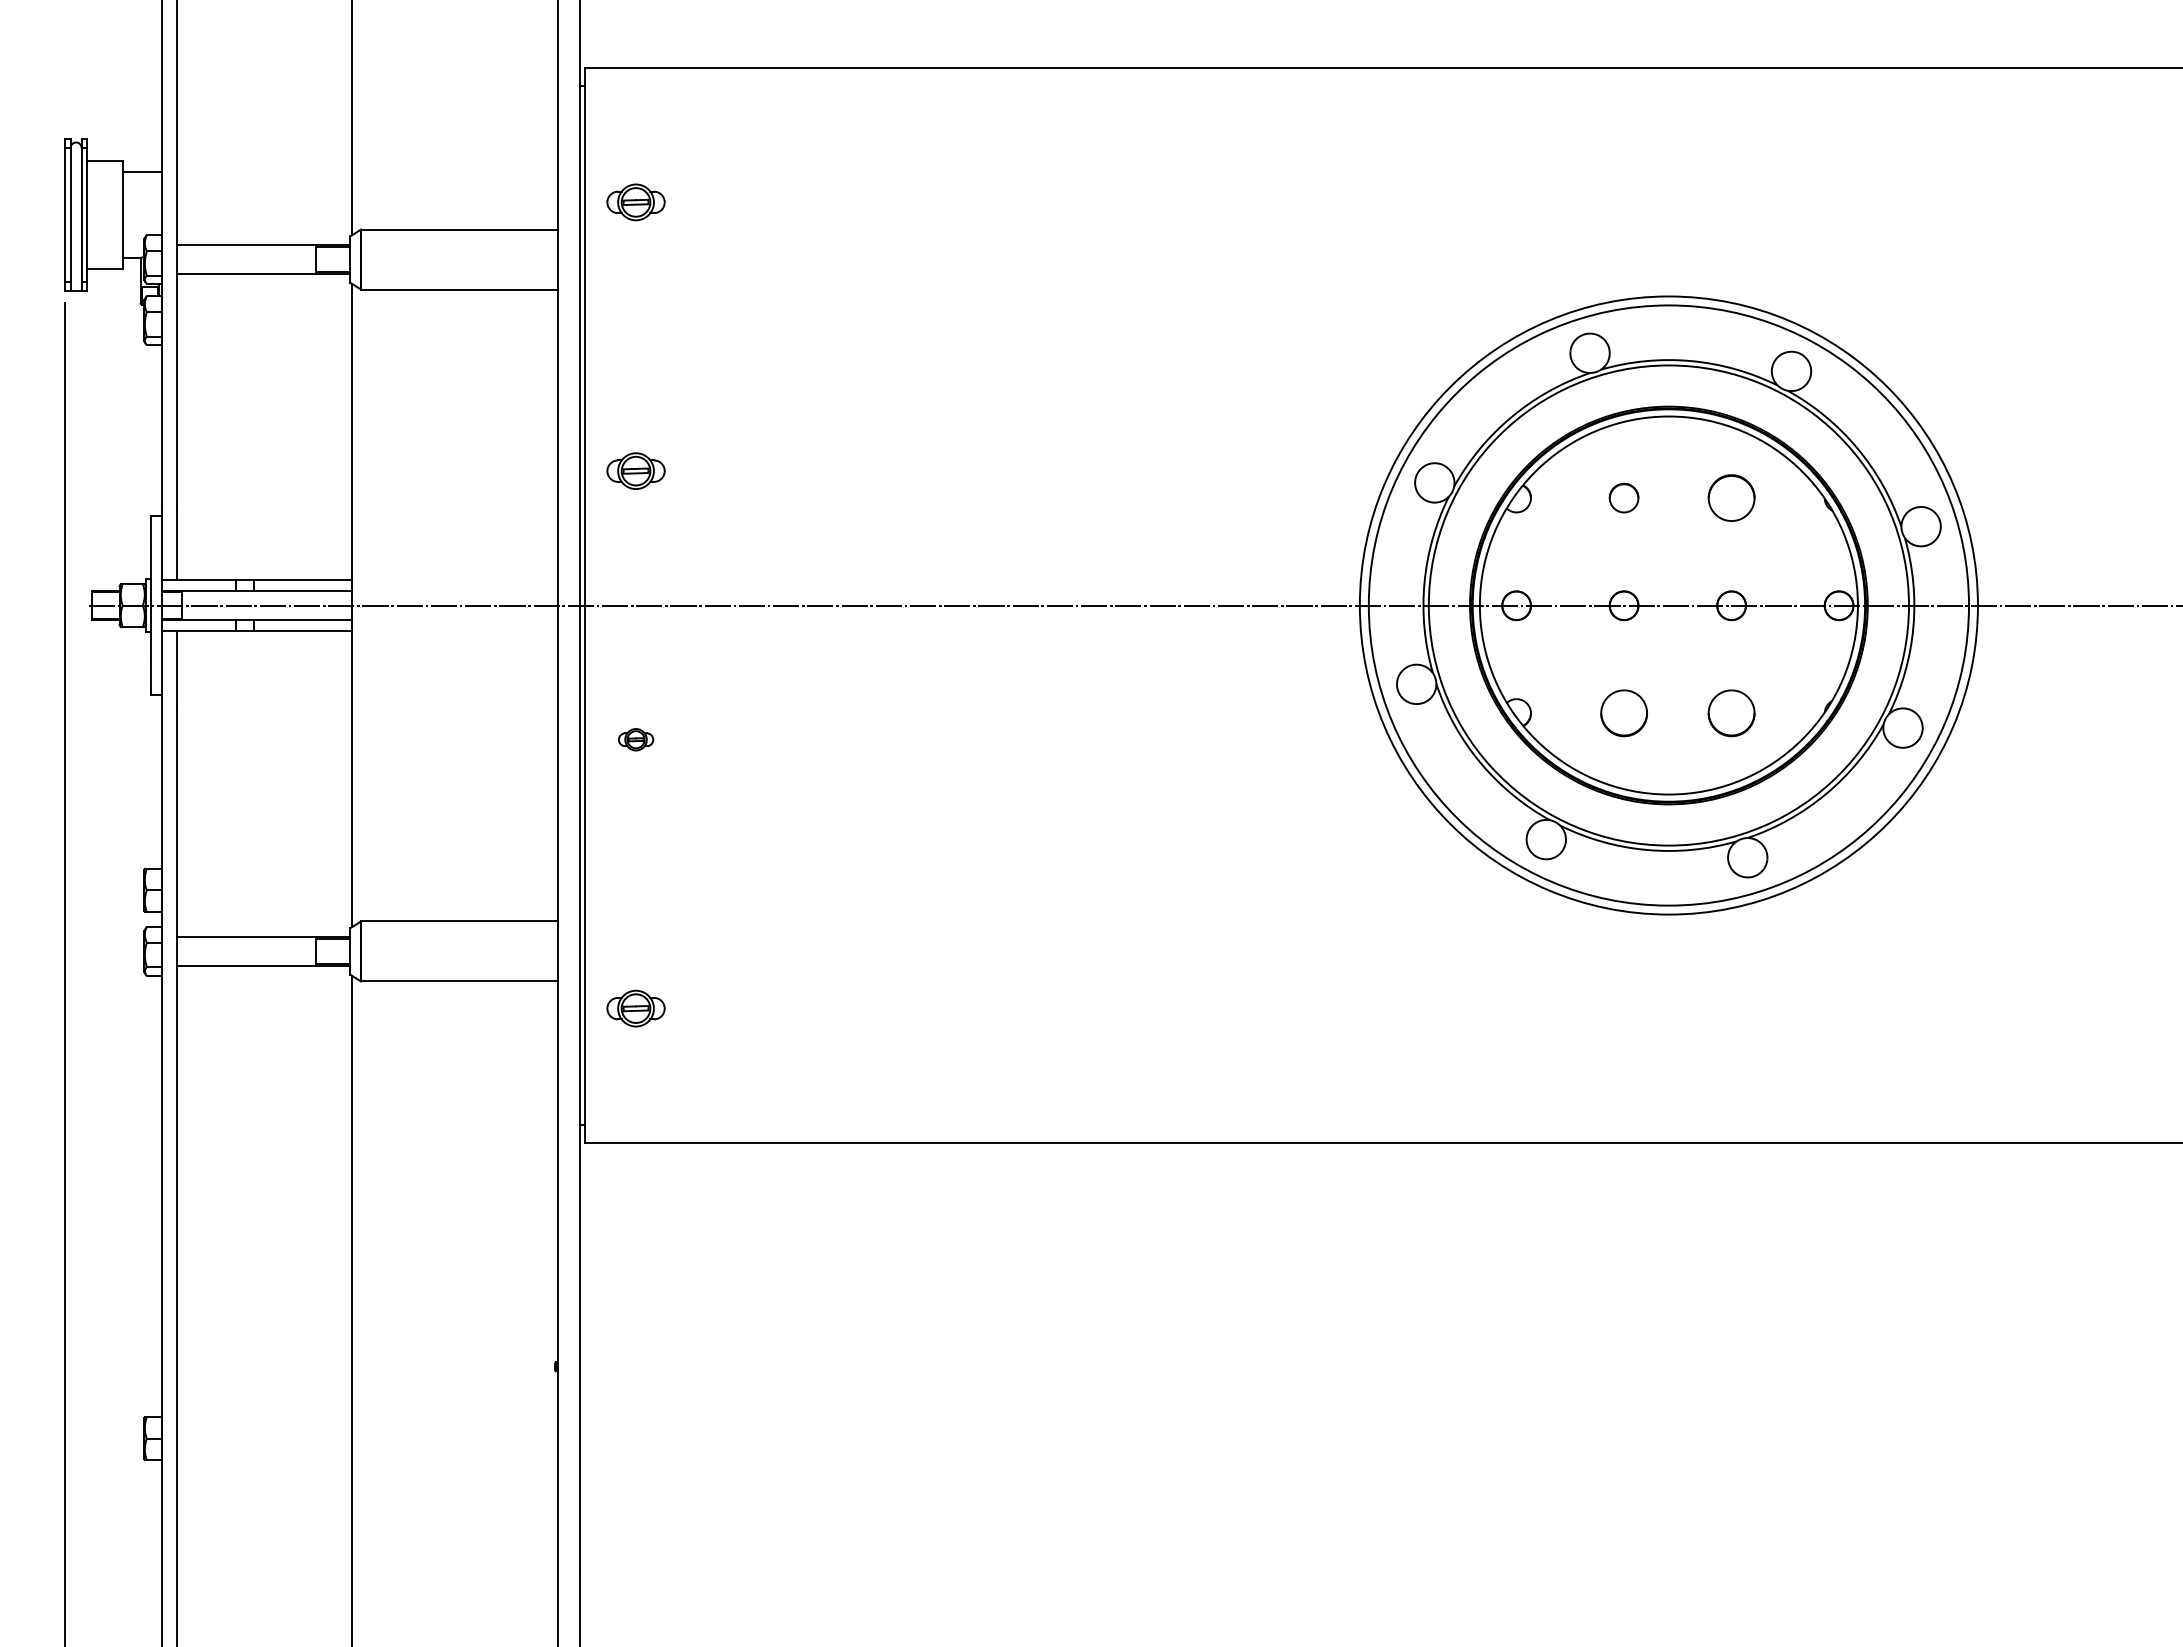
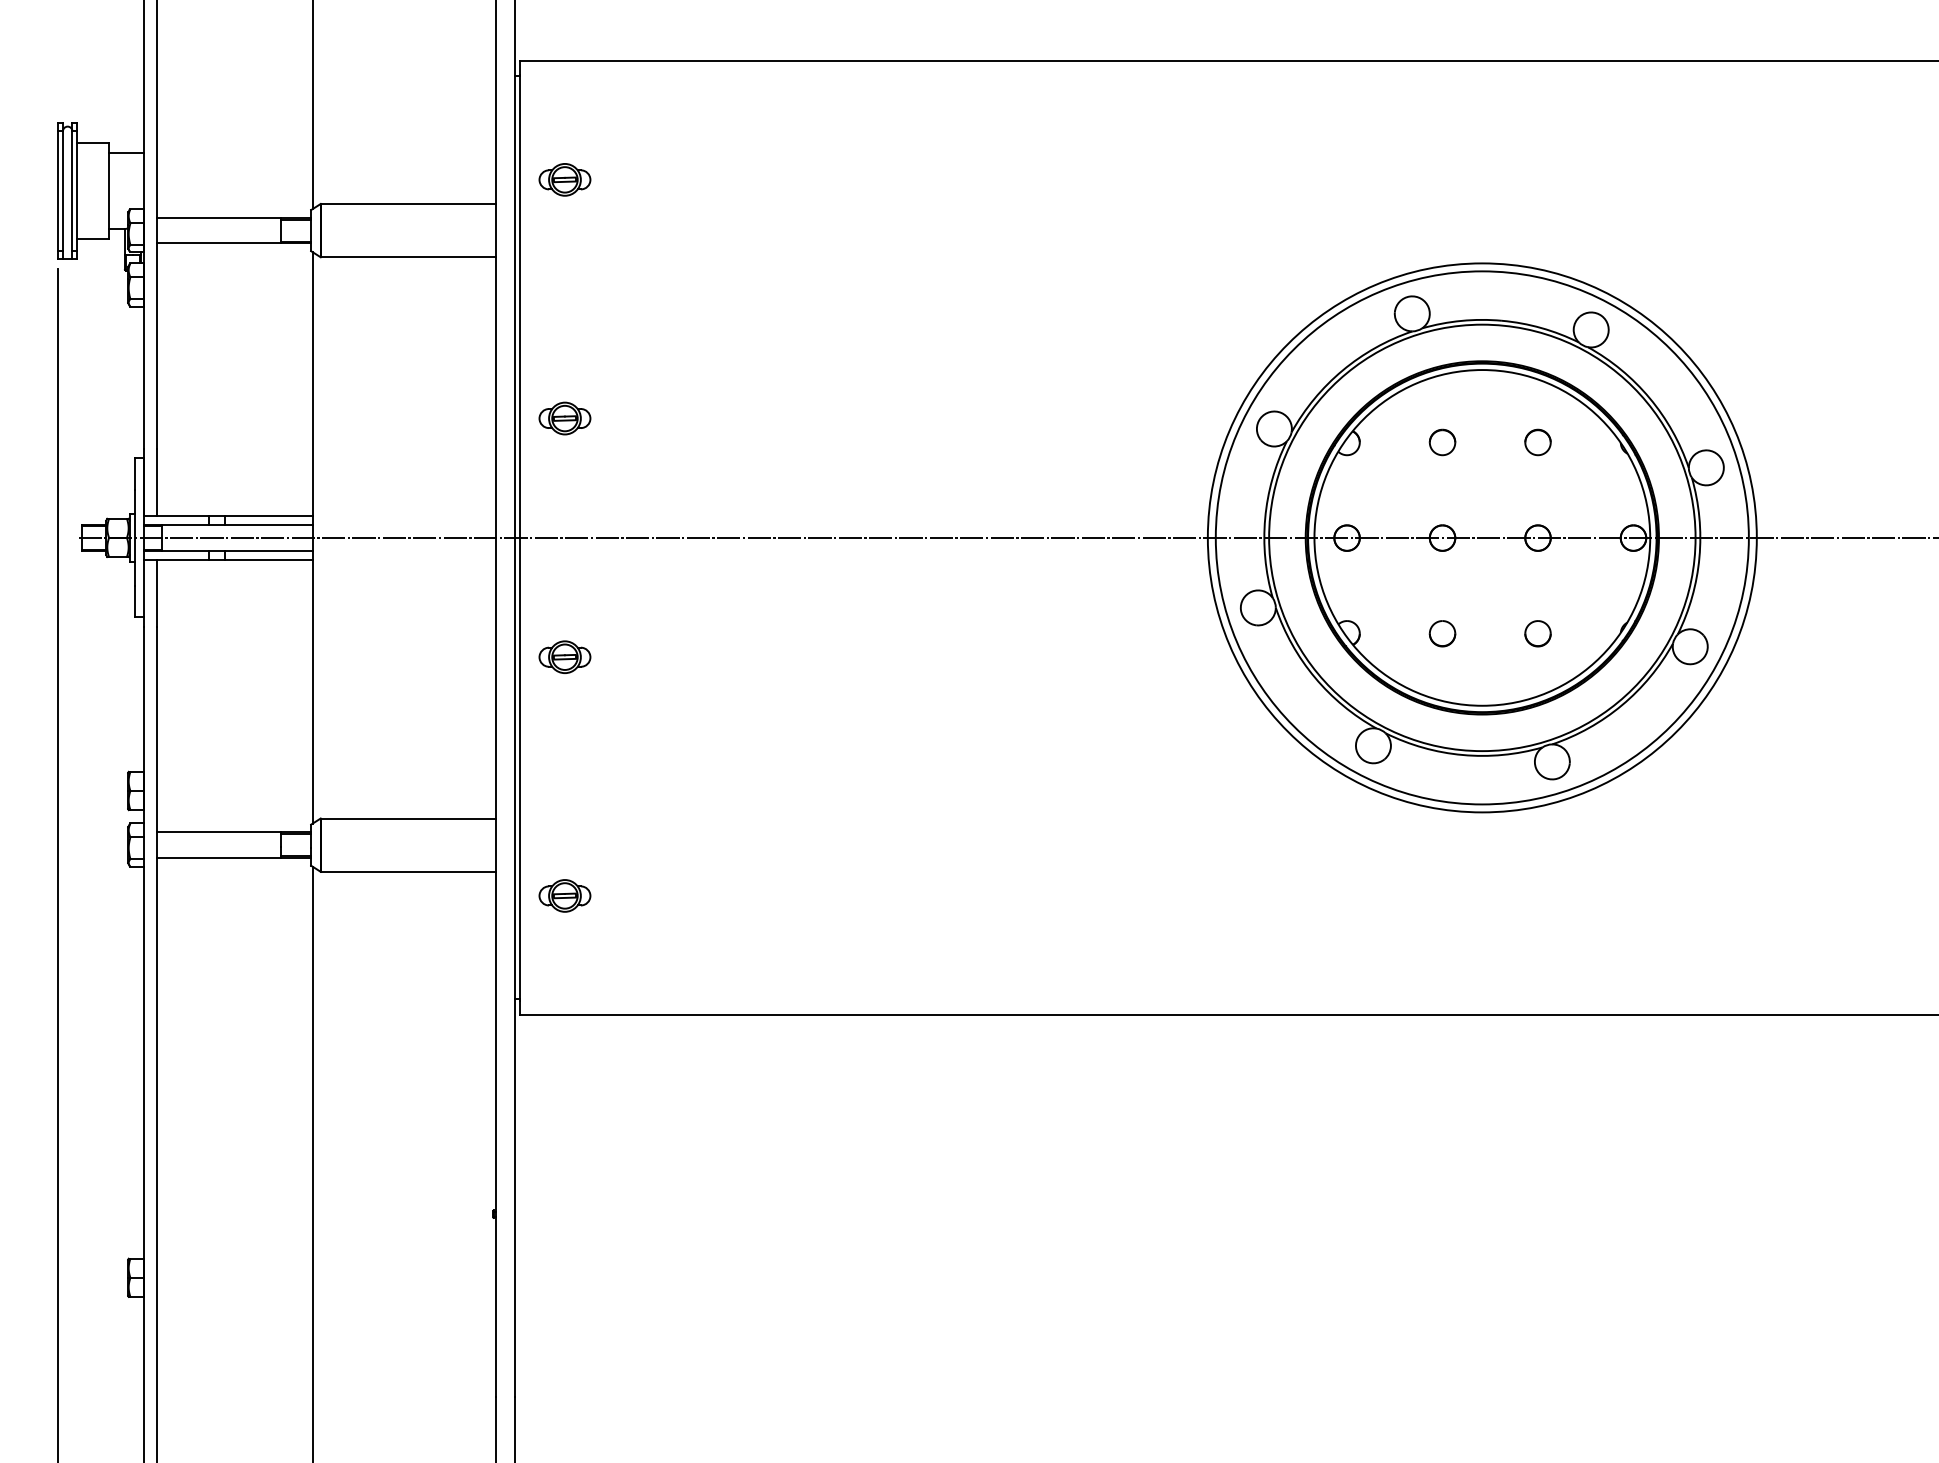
part: (1731, 498) -> (1537, 442), size x0.62
part: (1624, 713) -> (1442, 633), size x0.62
part: (1731, 713) -> (1537, 633), size x0.62
part: (635, 739) -> (564, 656), size x1.67

